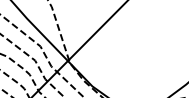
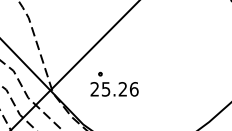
part: (115, 56) -> (114, 84), added

